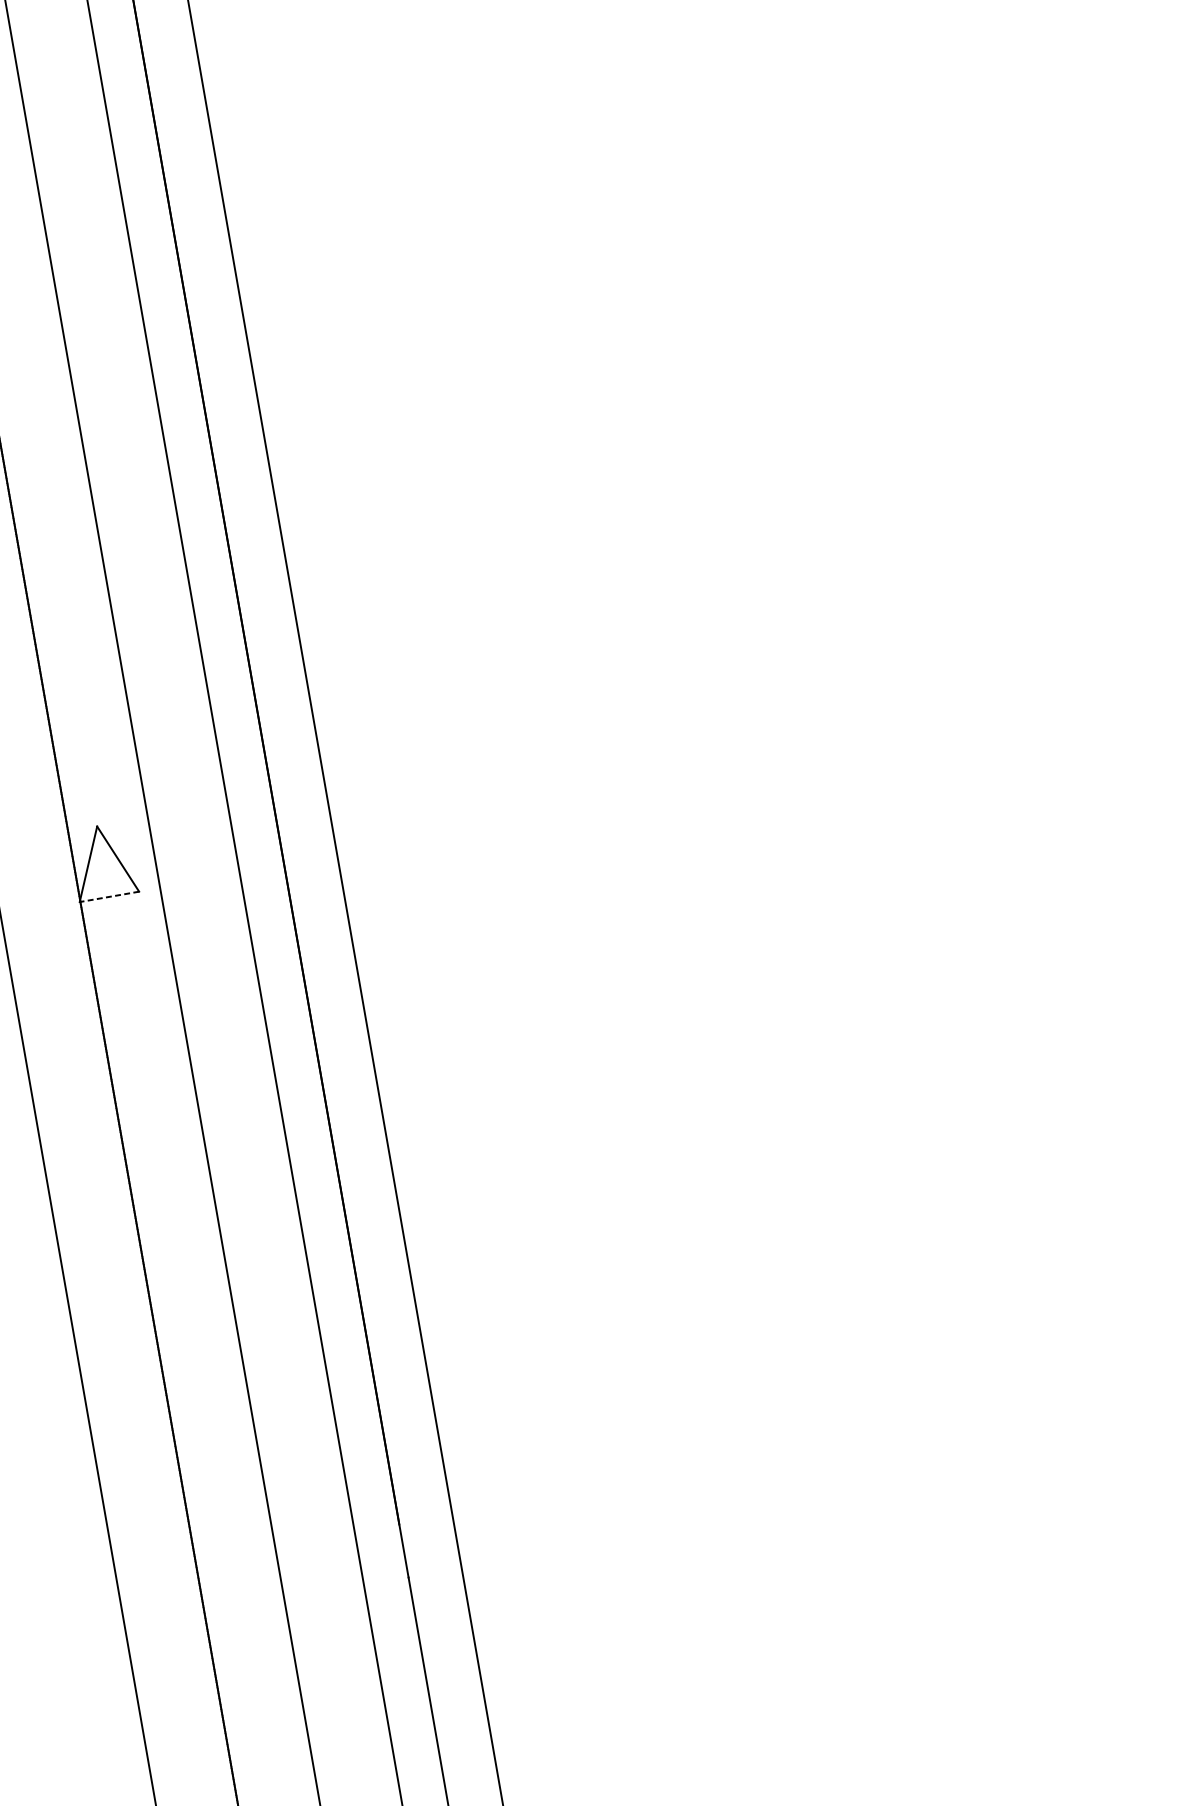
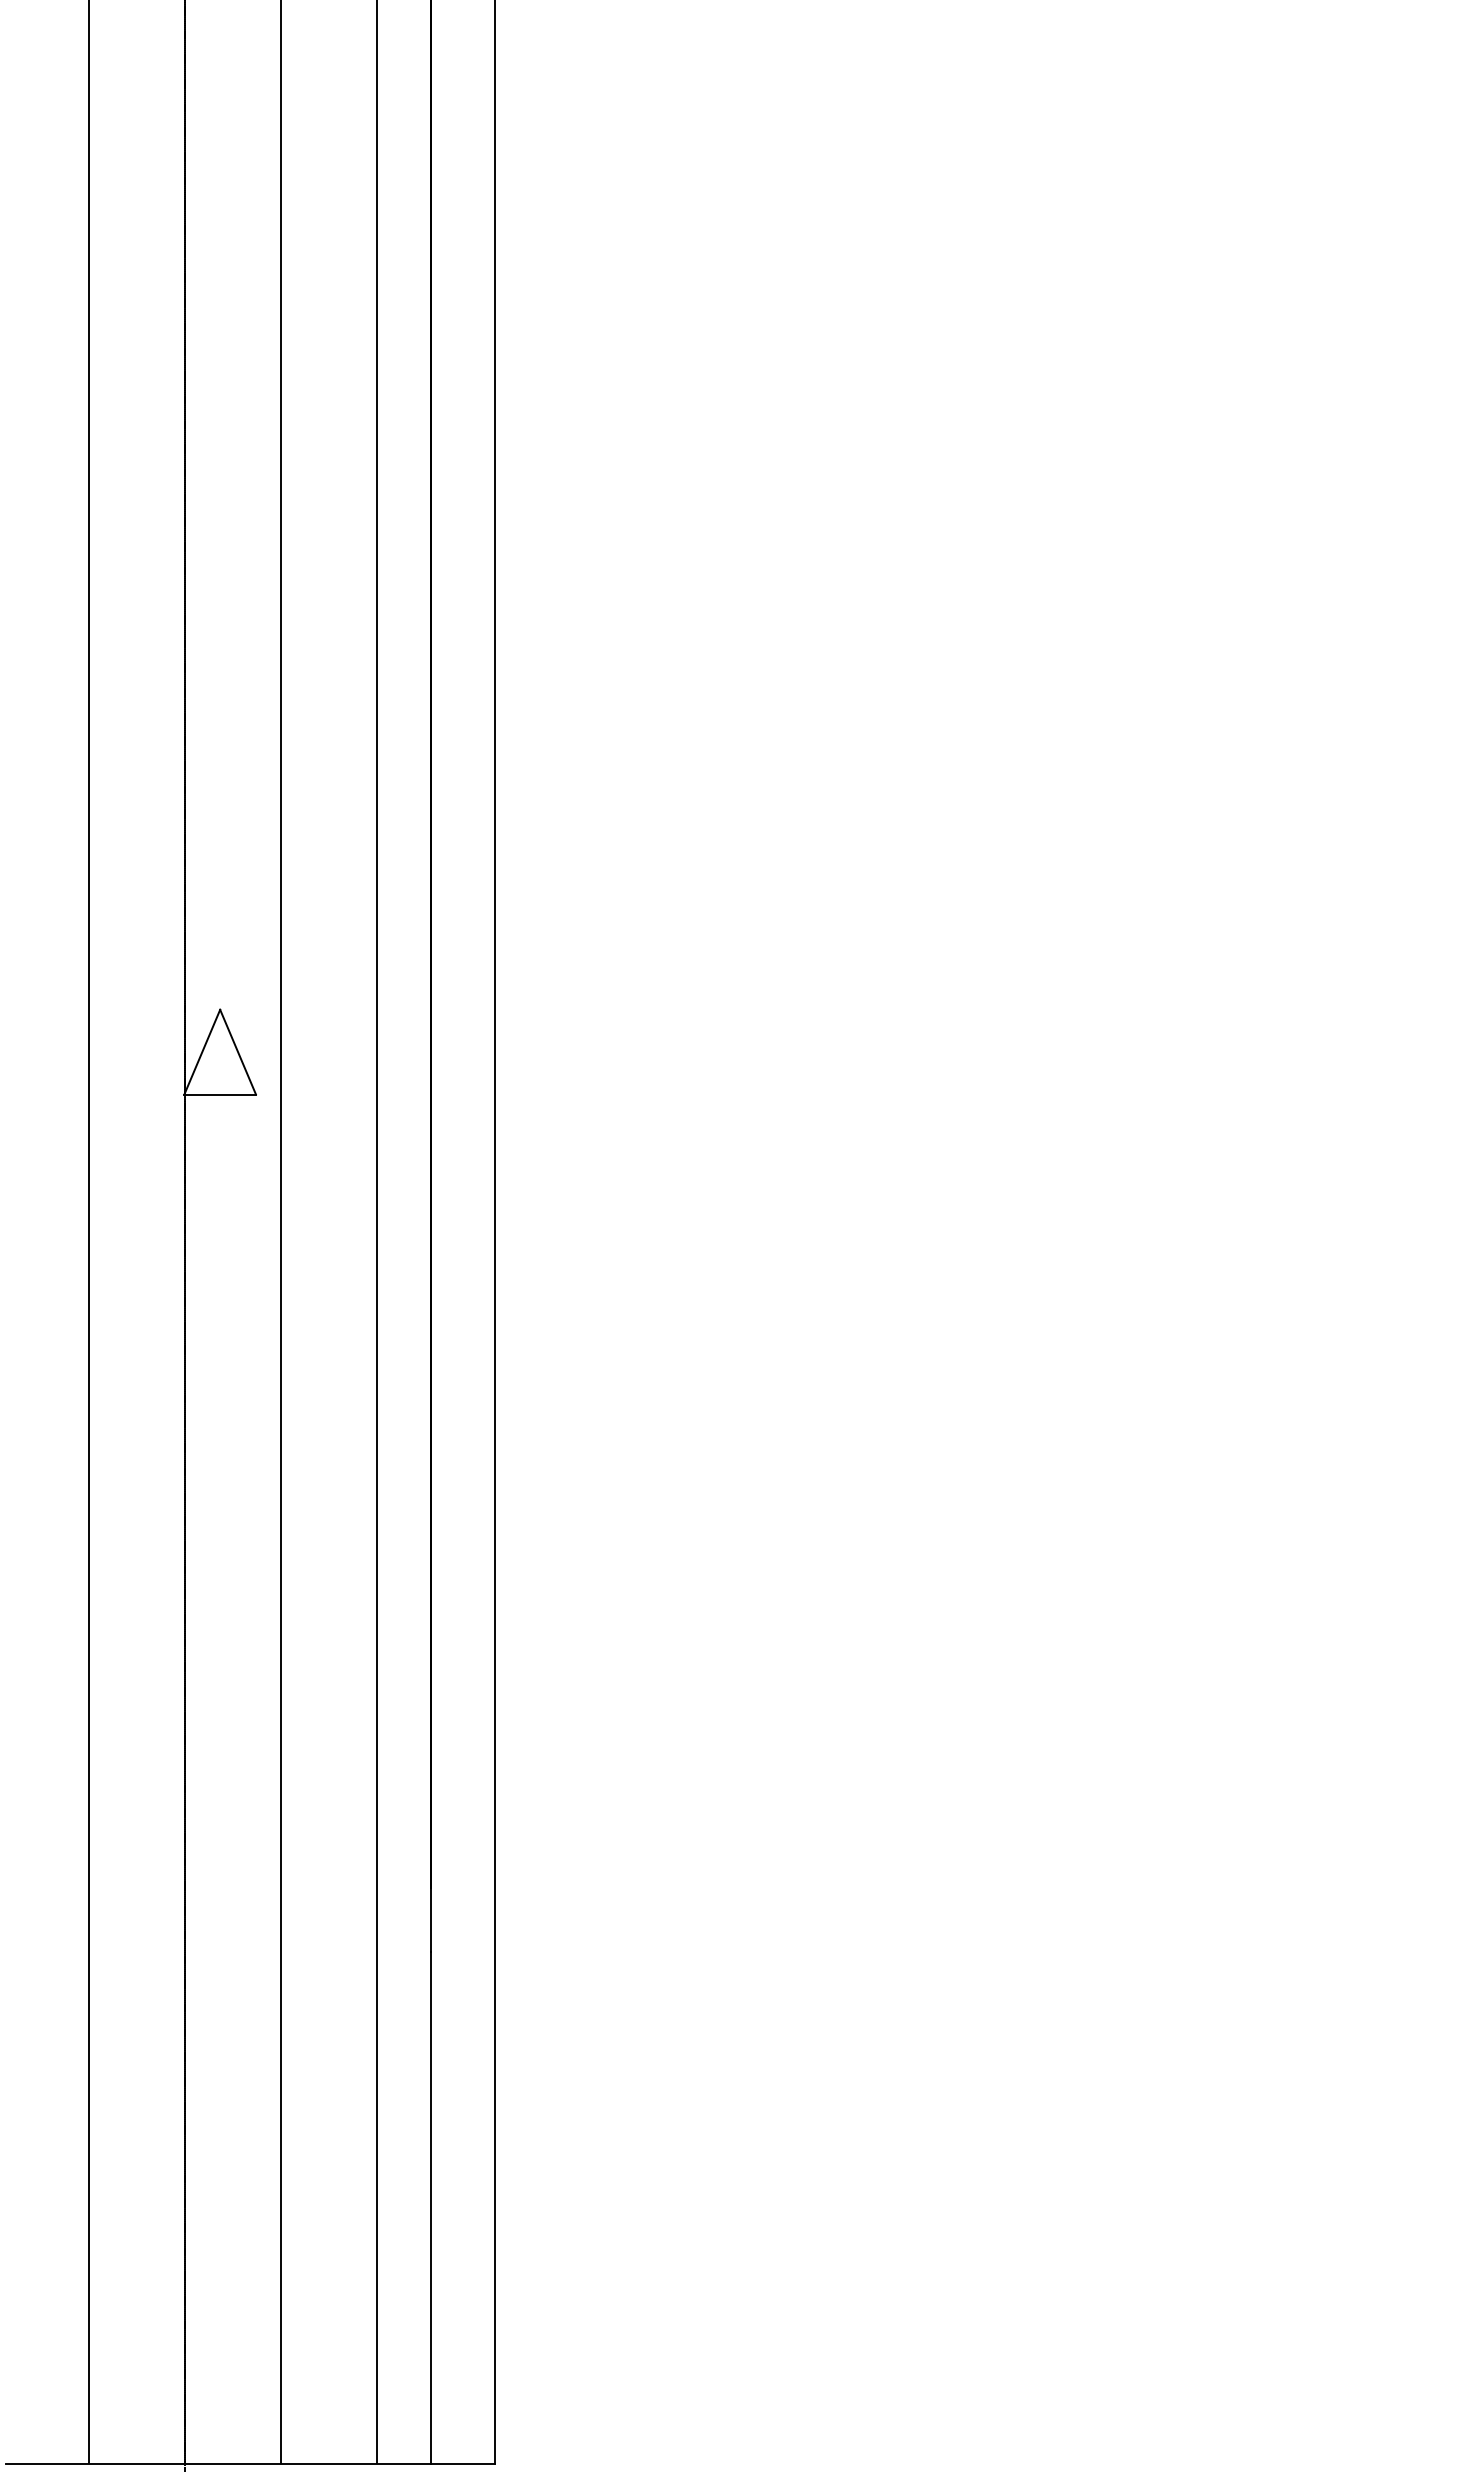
line: (109, 896) -> (220, 1094), dashed -> solid

